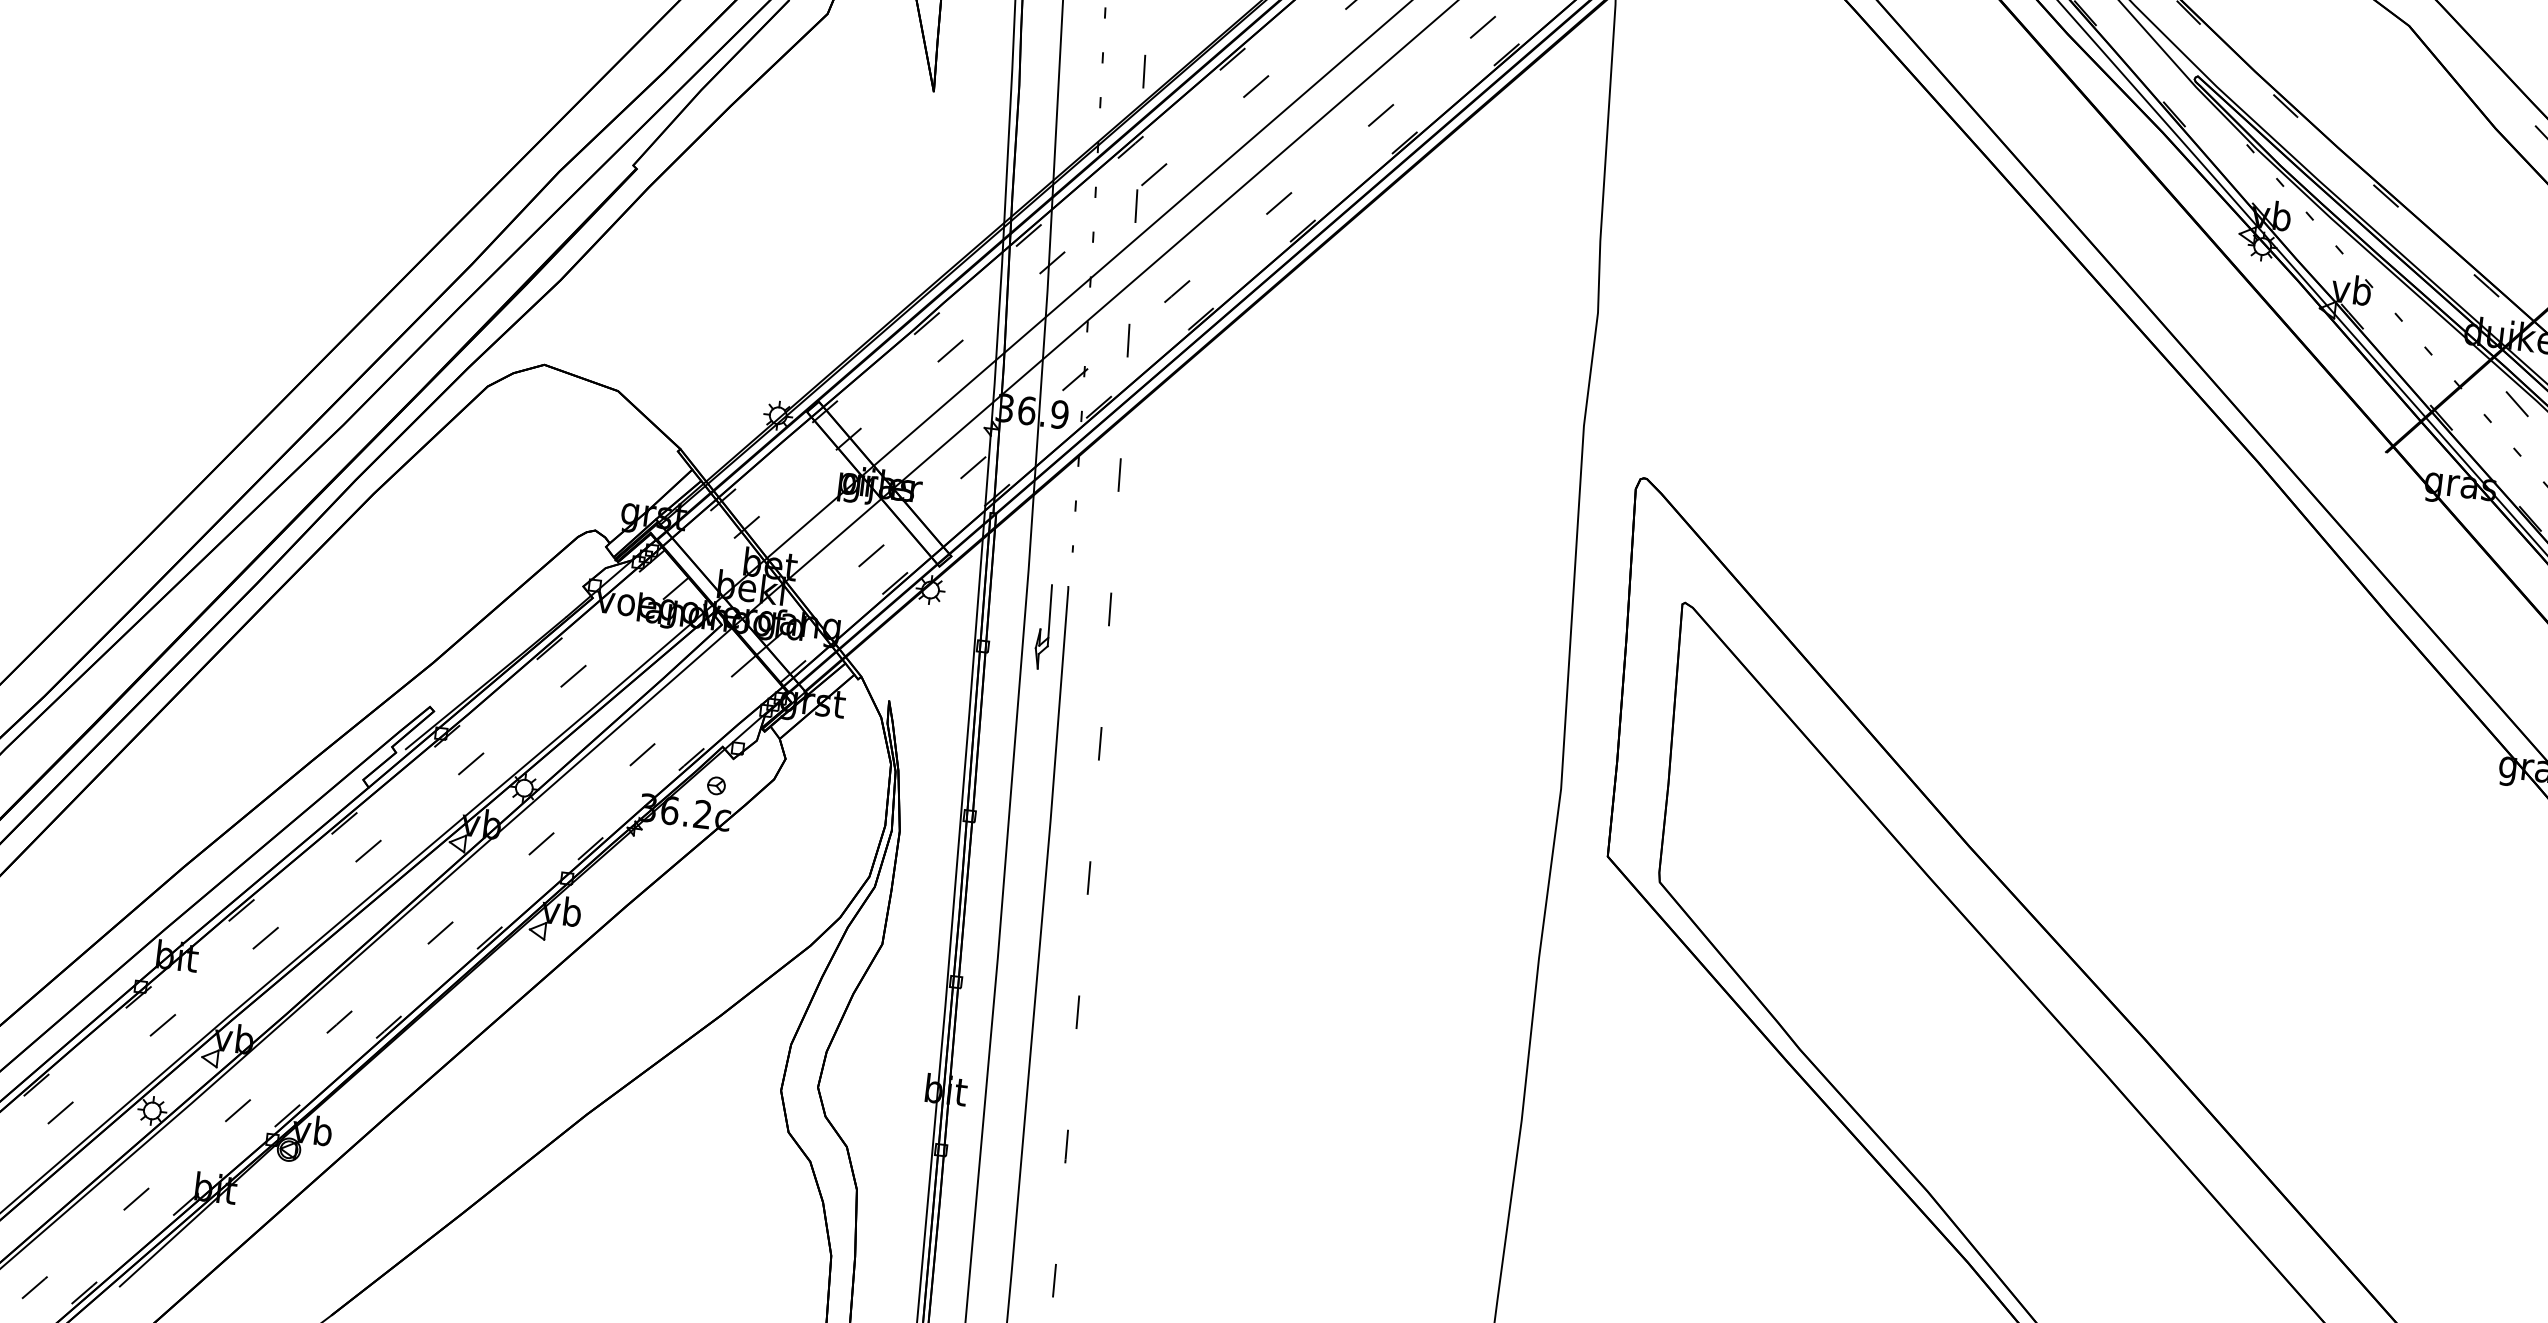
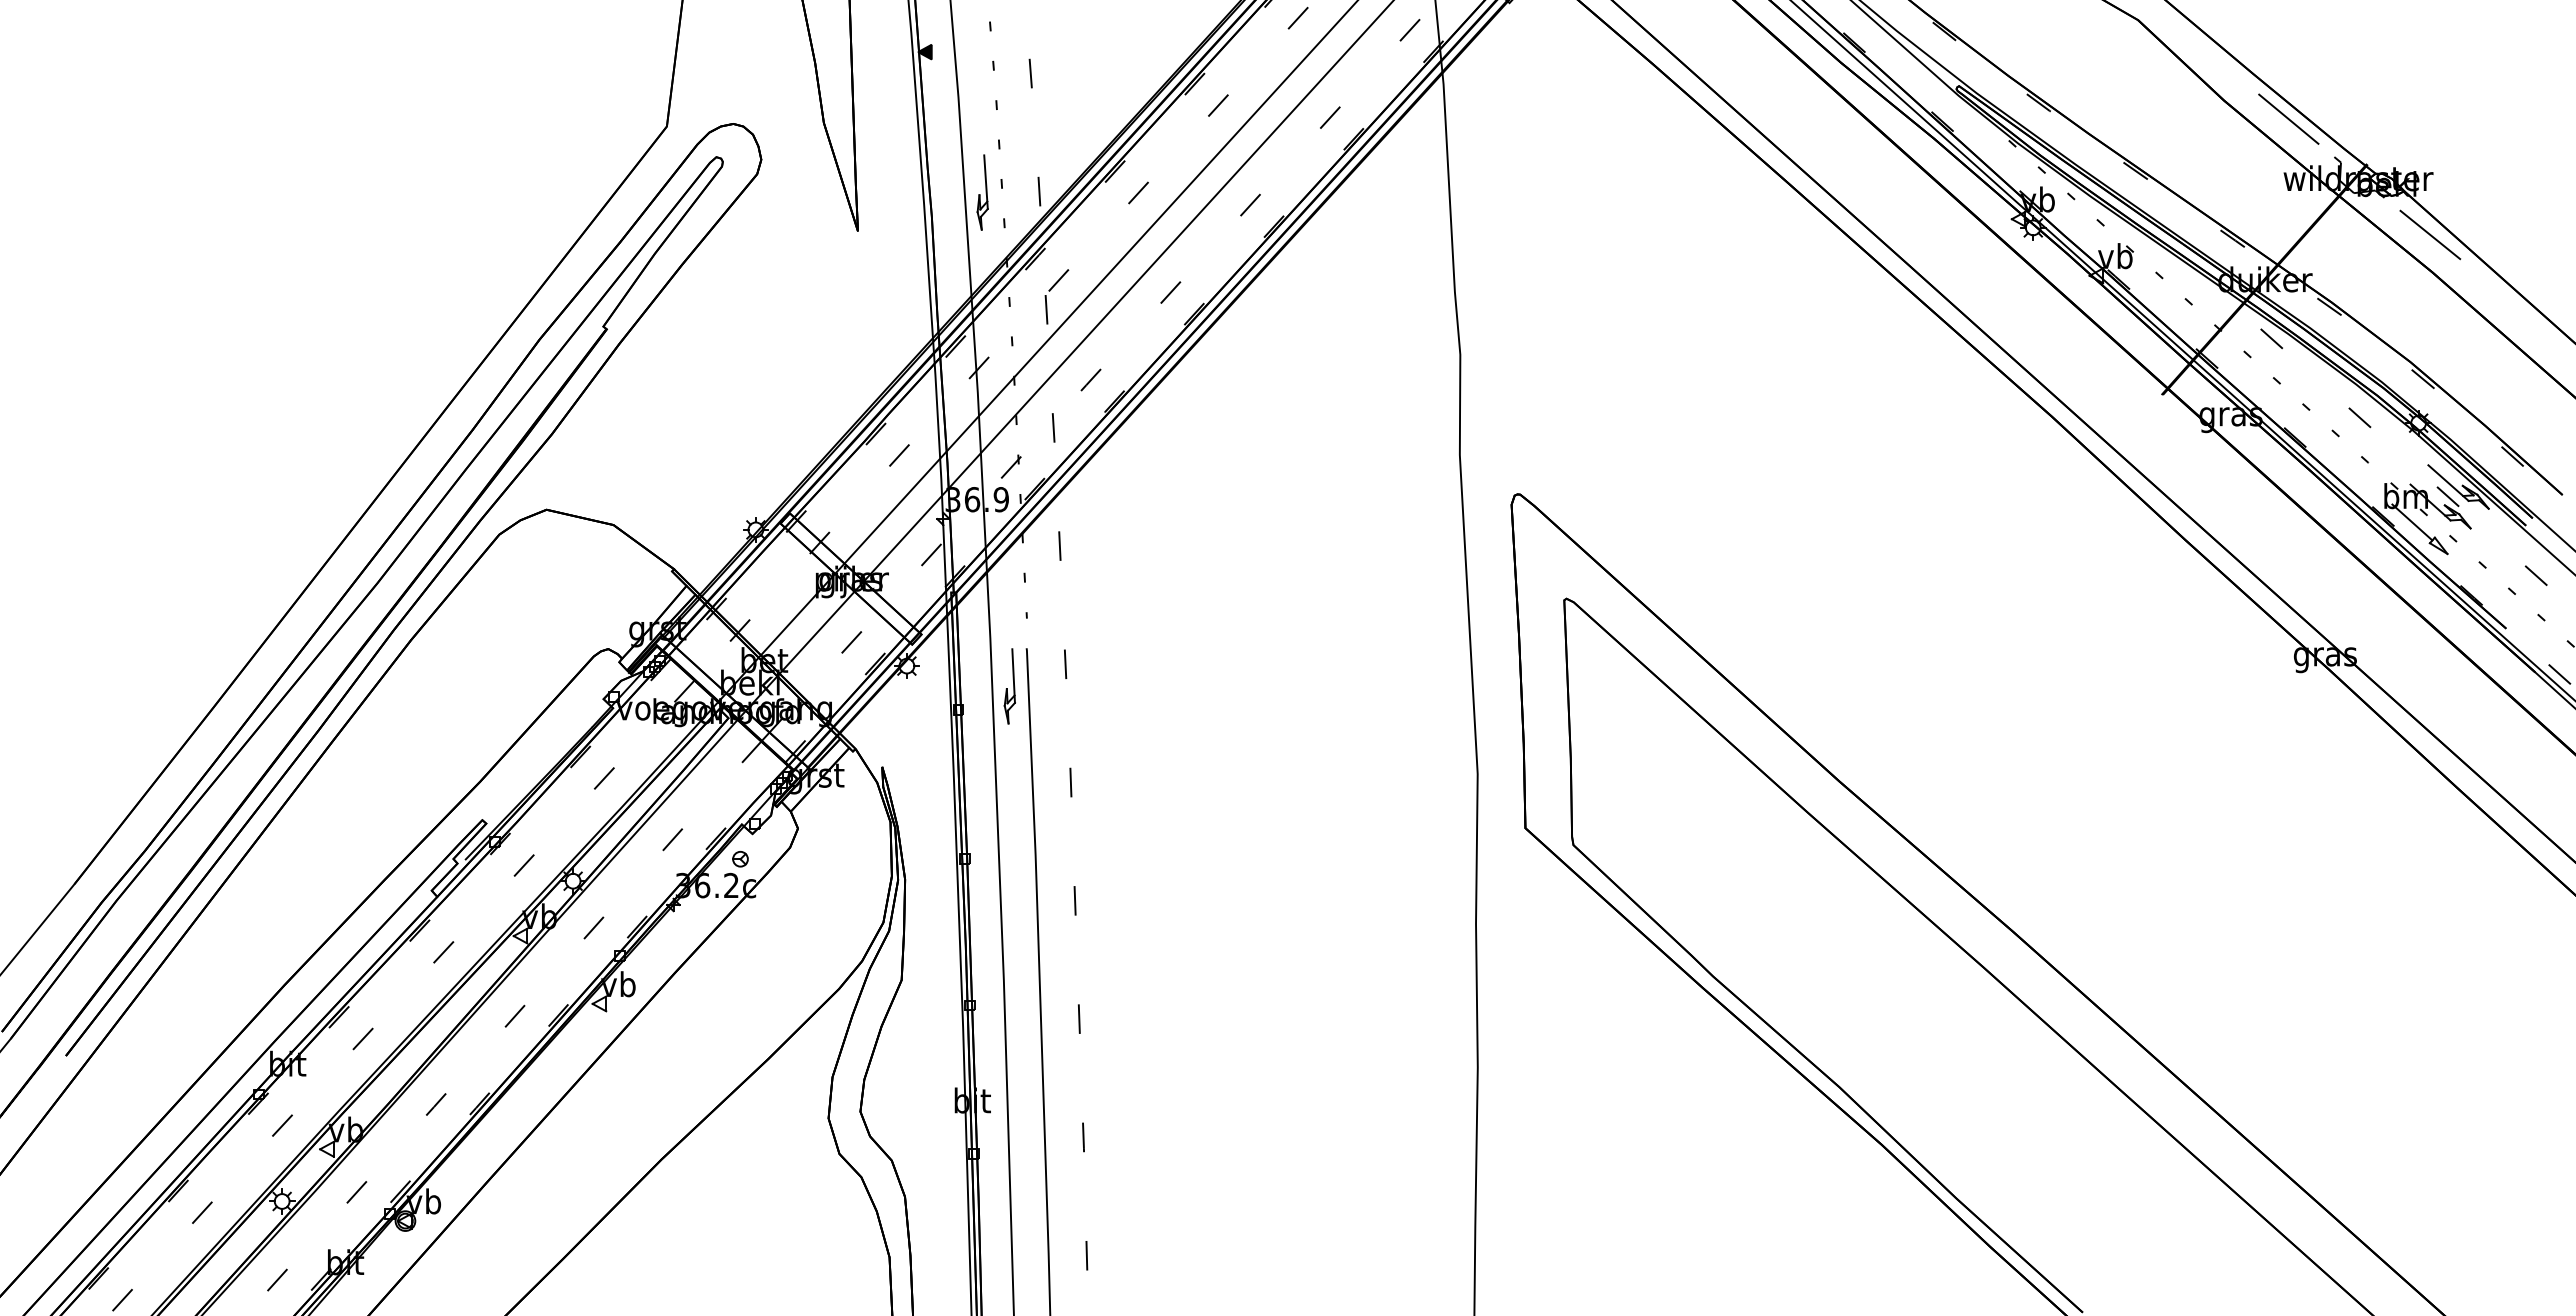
part: (1079, 64) -> (982, 192), added

